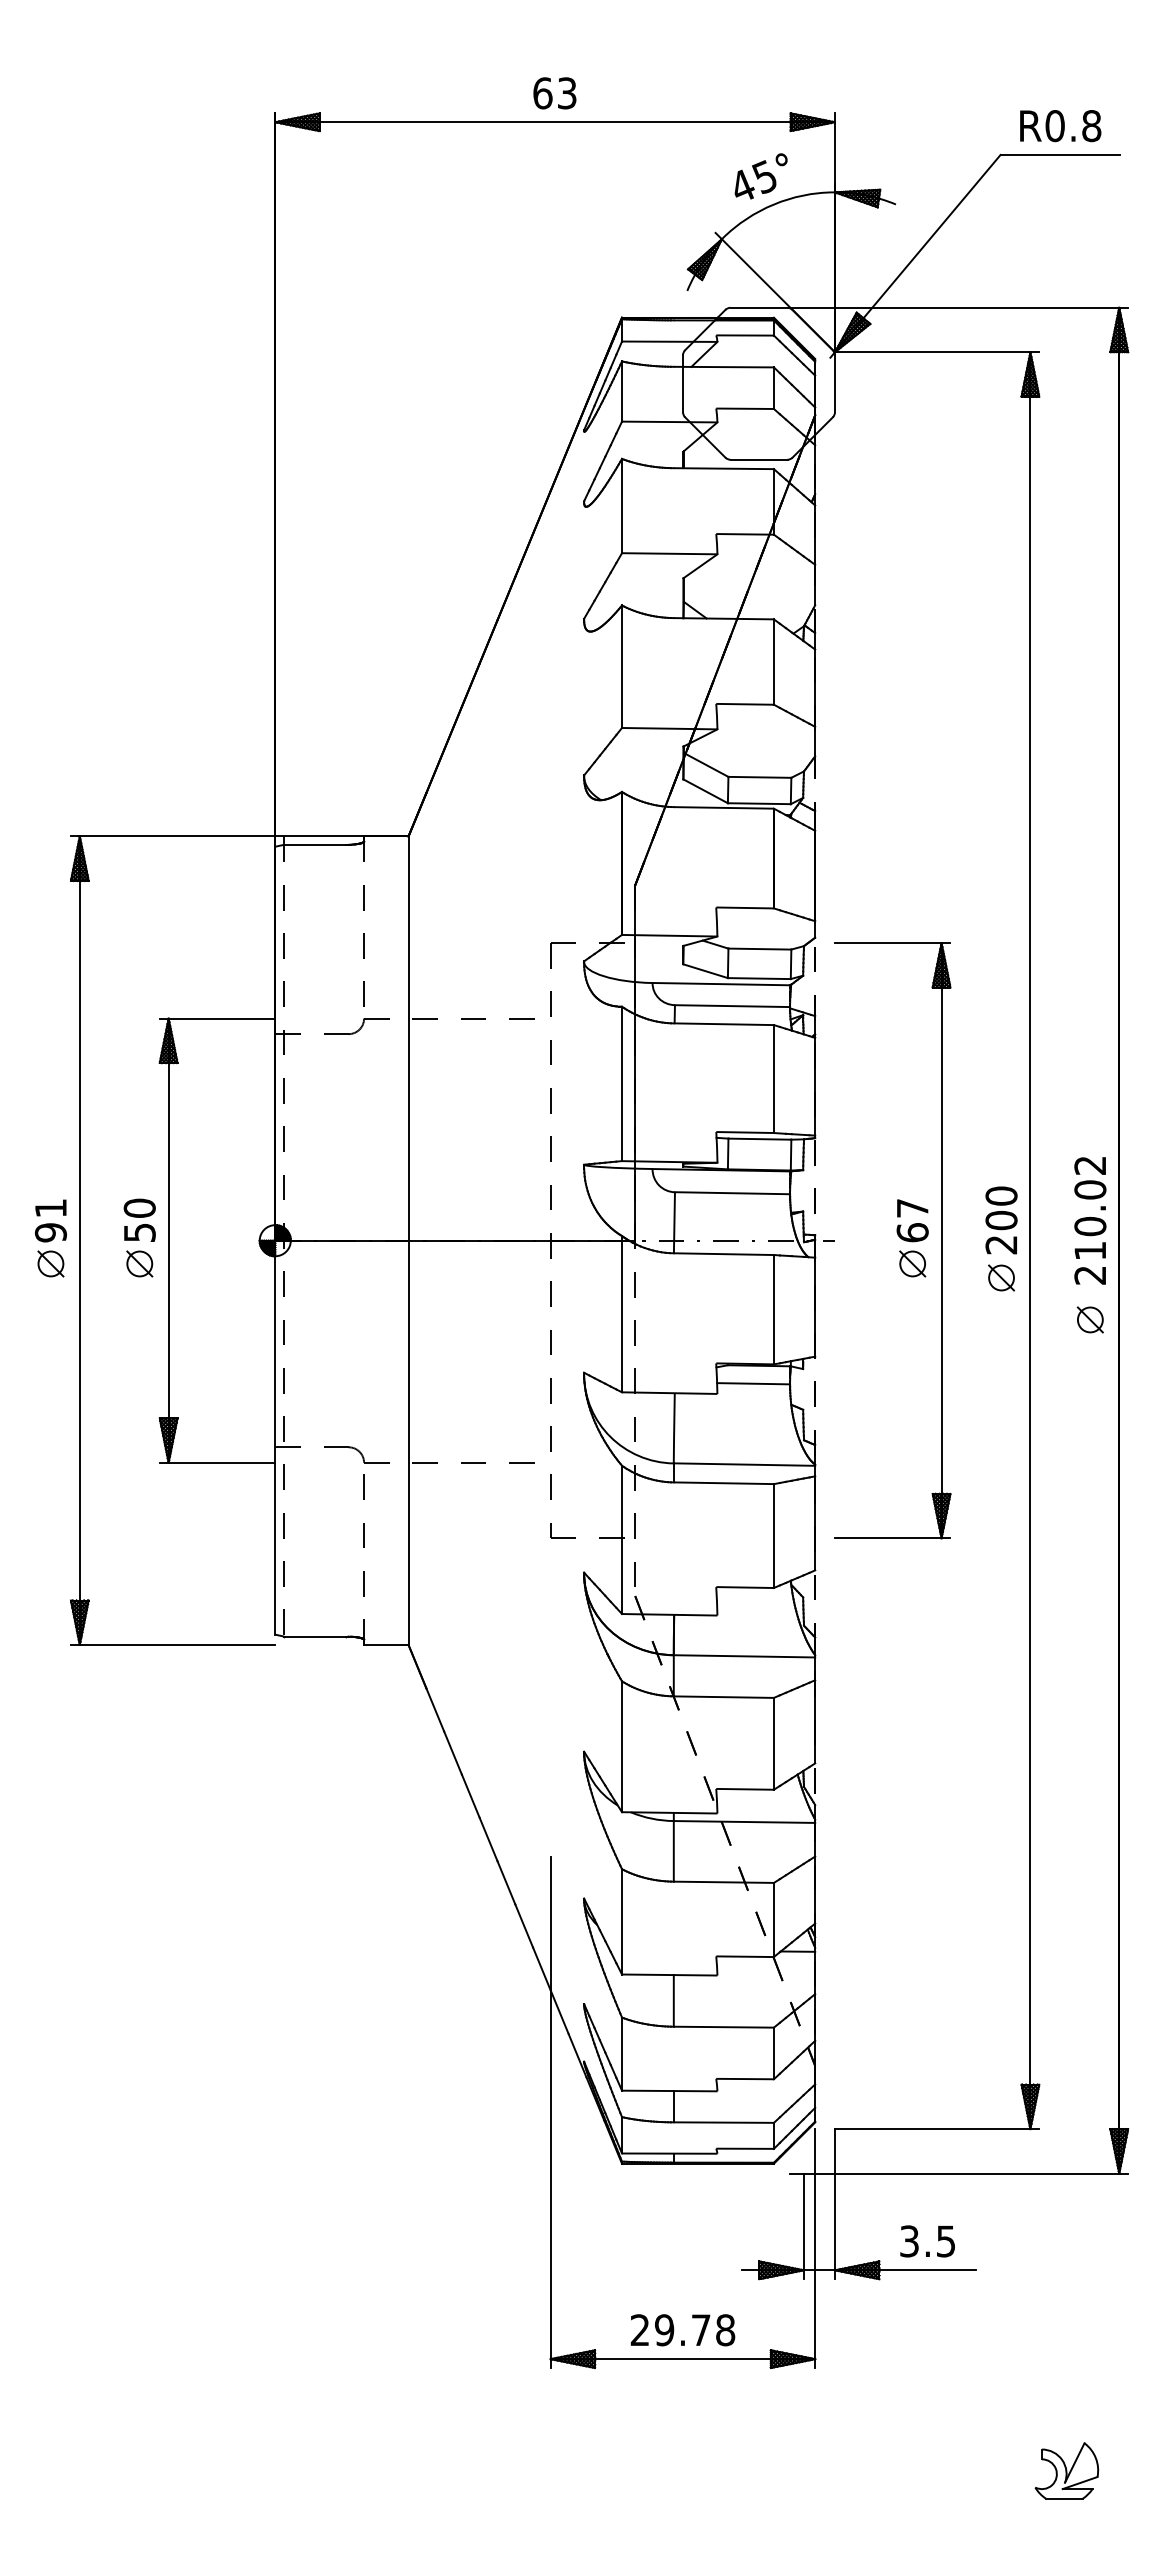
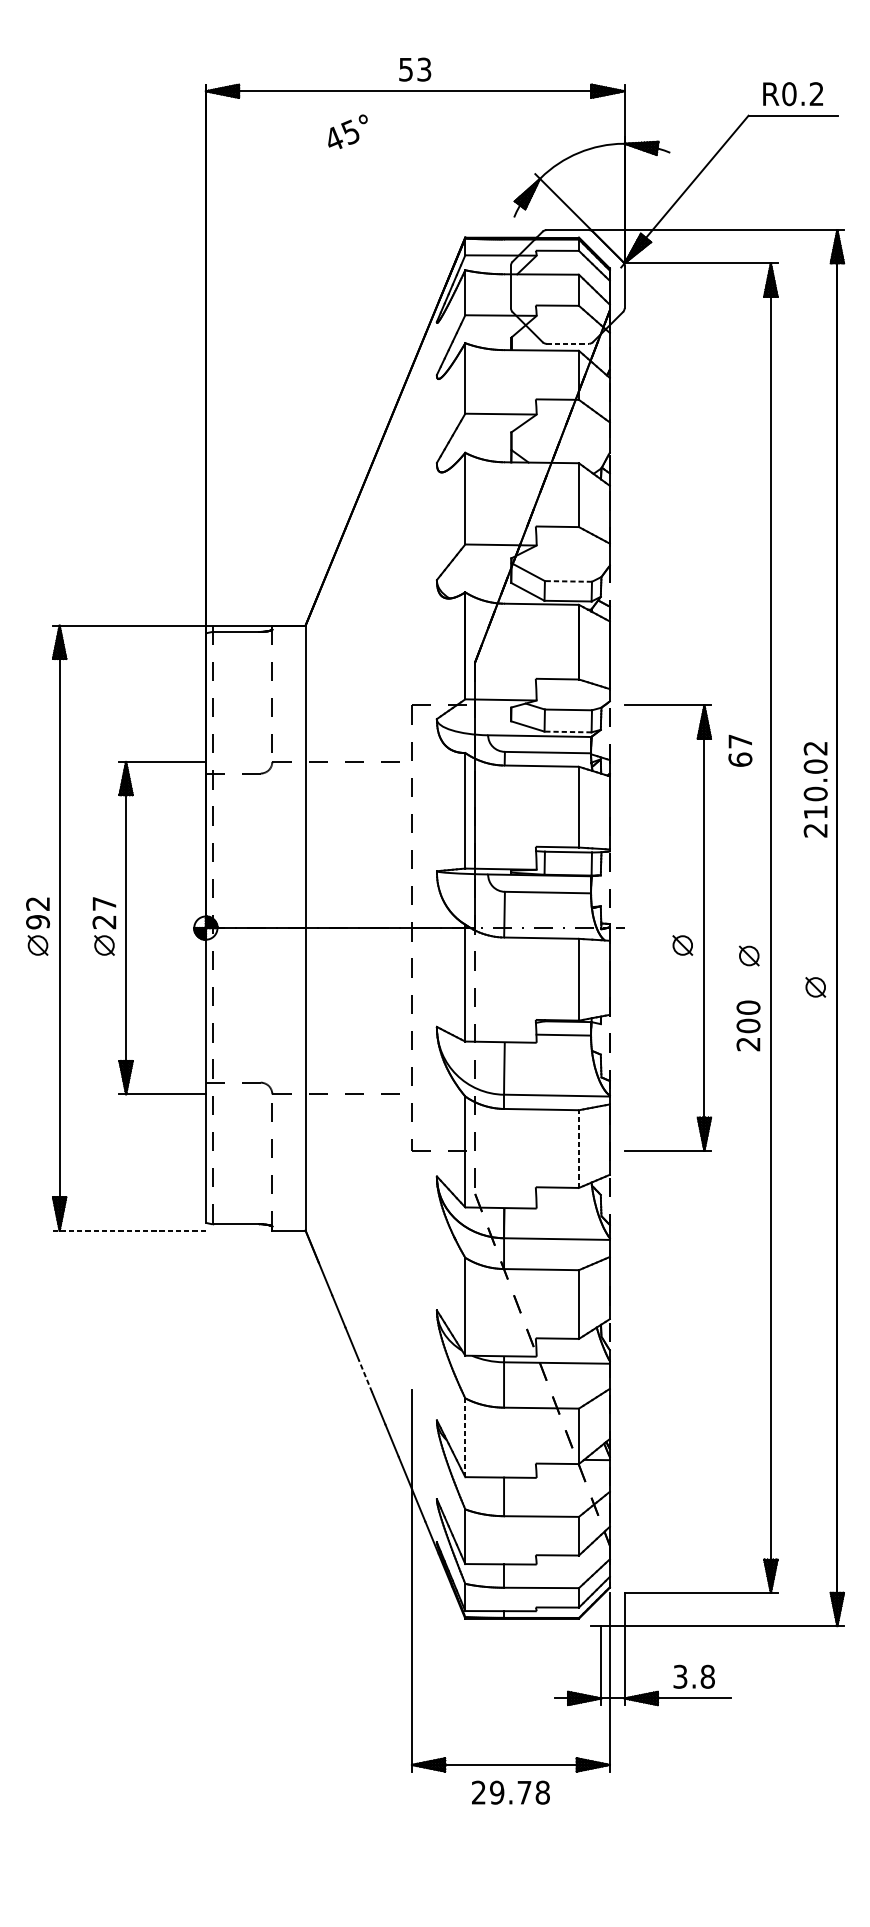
text: (542, 93) -> (405, 69), 63 -> 53
text: (1091, 126) -> (816, 94), R0.8 -> R0.2
text: (760, 176) -> (347, 131), moved
line: (759, 459) -> (568, 343), solid -> dashed
line: (759, 777) -> (568, 581), solid -> dashed
line: (758, 978) -> (567, 731), solid -> dashed
text: (50, 1208) -> (37, 904), 91 -> 92
text: (139, 1220) -> (104, 912), 50 -> 27
text: (912, 1220) -> (740, 750), moved
text: (1001, 1220) -> (748, 1025), moved
text: (1090, 1220) -> (815, 789), moved
line: (773, 1536) -> (578, 1149), solid -> dashed
line: (172, 1644) -> (128, 1230), solid -> dashed
line: (488, 1839) -> (365, 1376), solid -> dashed
line: (622, 1921) -> (465, 1437), solid -> dashed
text: (945, 2241) -> (707, 1676), 3.5 -> 3.8
text: (682, 2330) -> (510, 1792), moved
part: (1066, 2470) -> (797, 1848), removed

